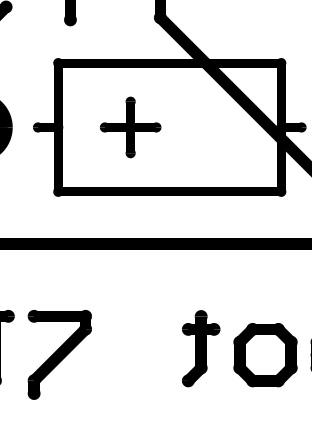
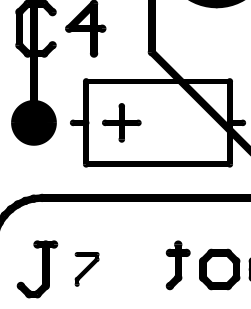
part: (130, 126) -> (121, 122), moved
part: (58, 355) -> (86, 269), size x0.6

